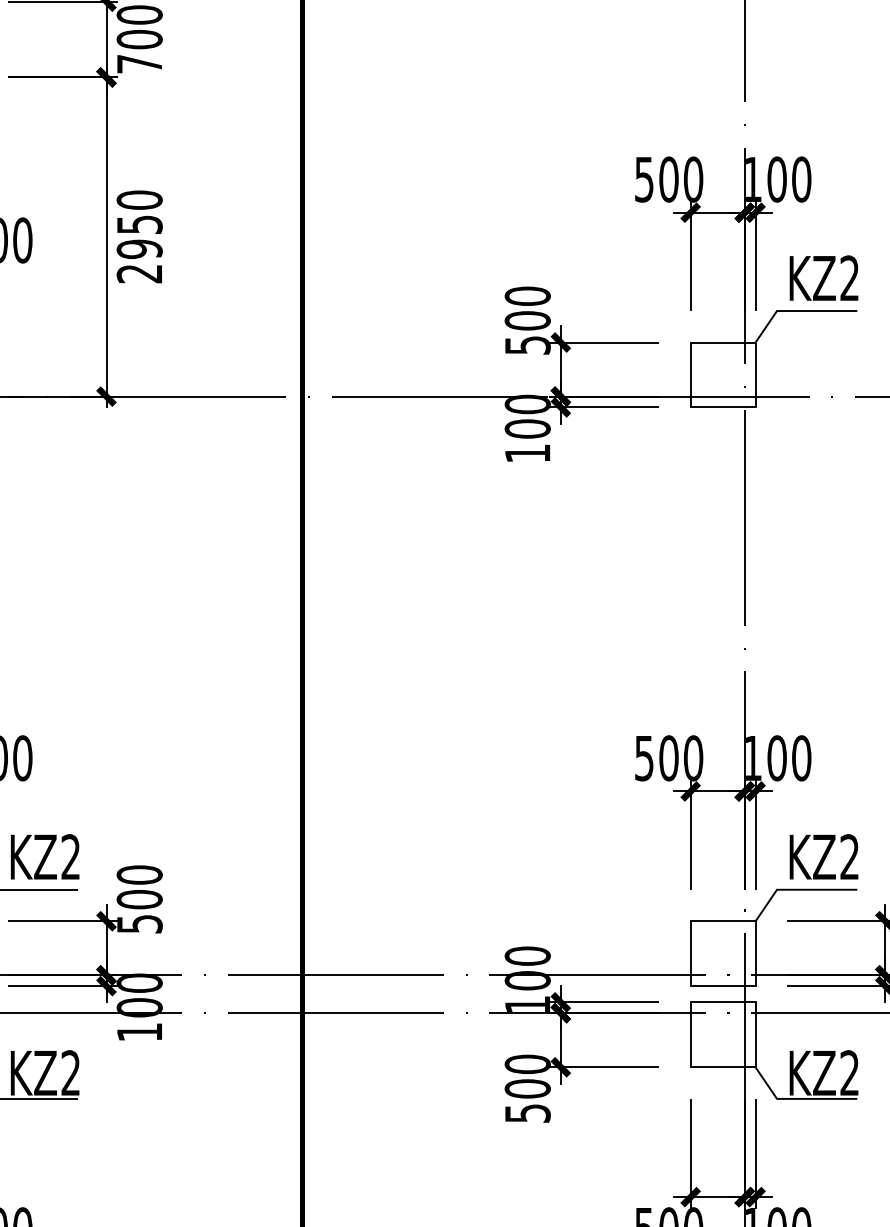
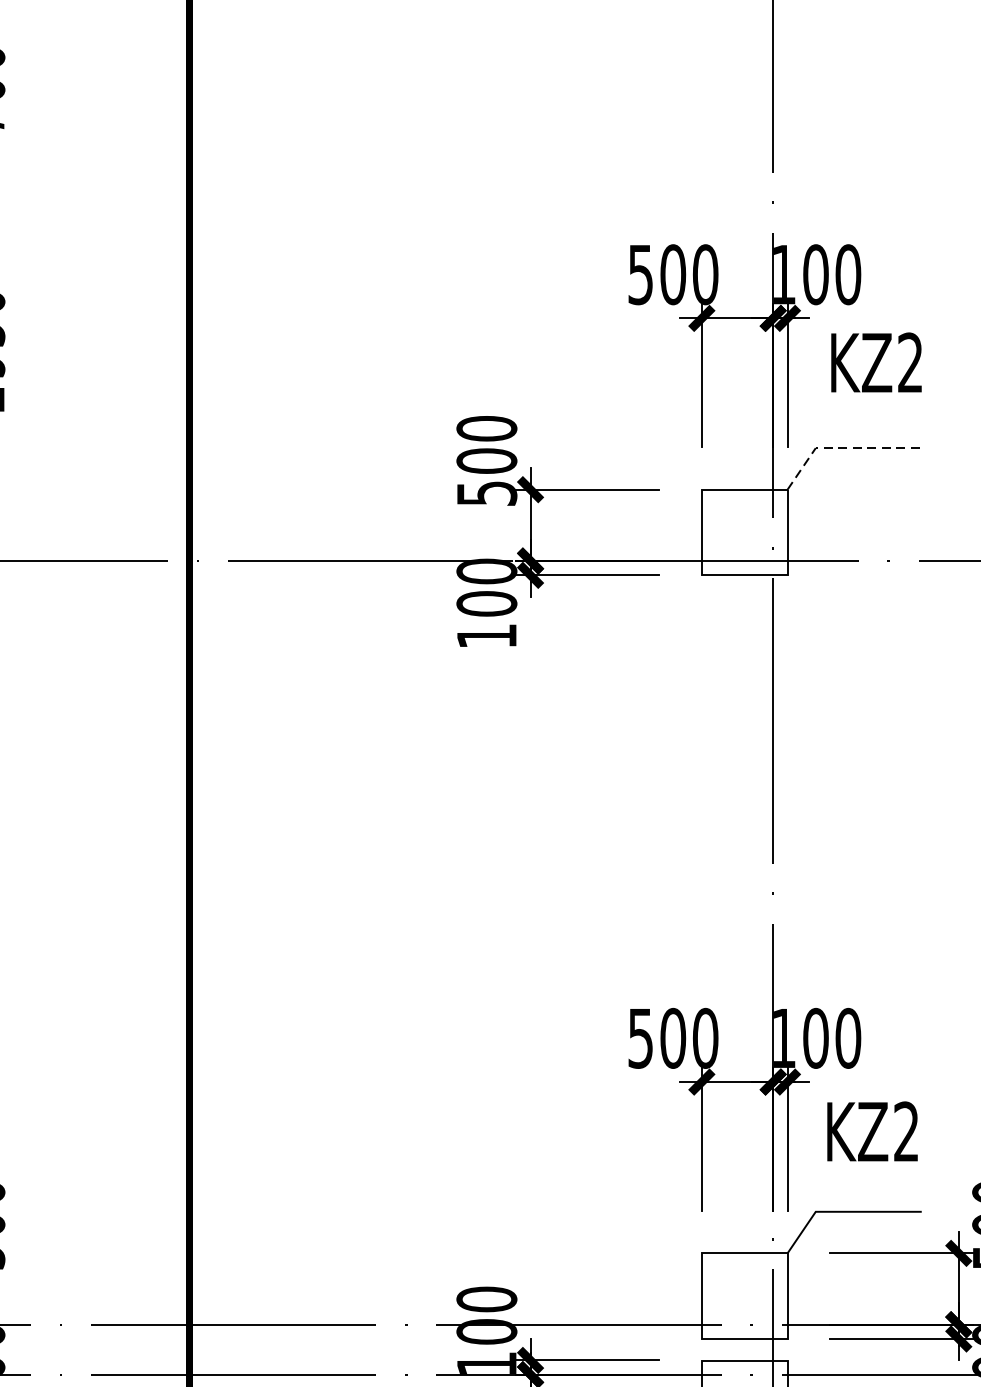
text: (823, 277) -> (875, 361), moved
line: (797, 311) -> (842, 448), solid -> dashed
text: (823, 856) -> (871, 1130), moved

